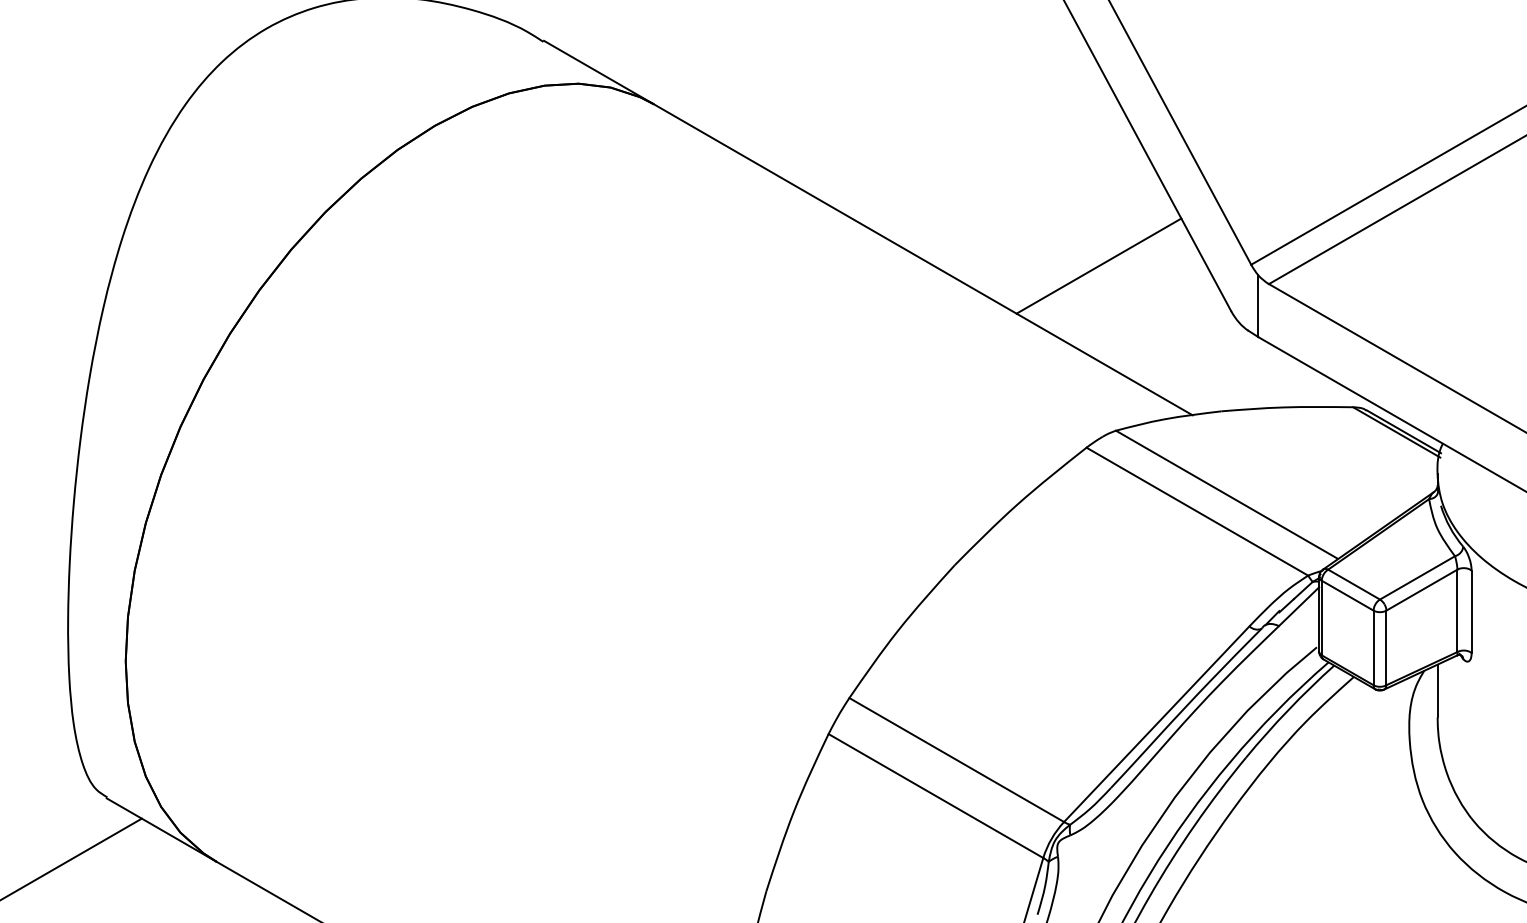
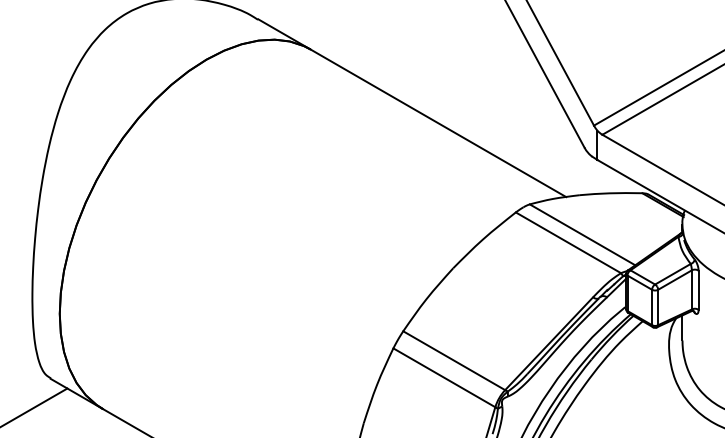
line: (1098, 264) -> (521, 125), removed

